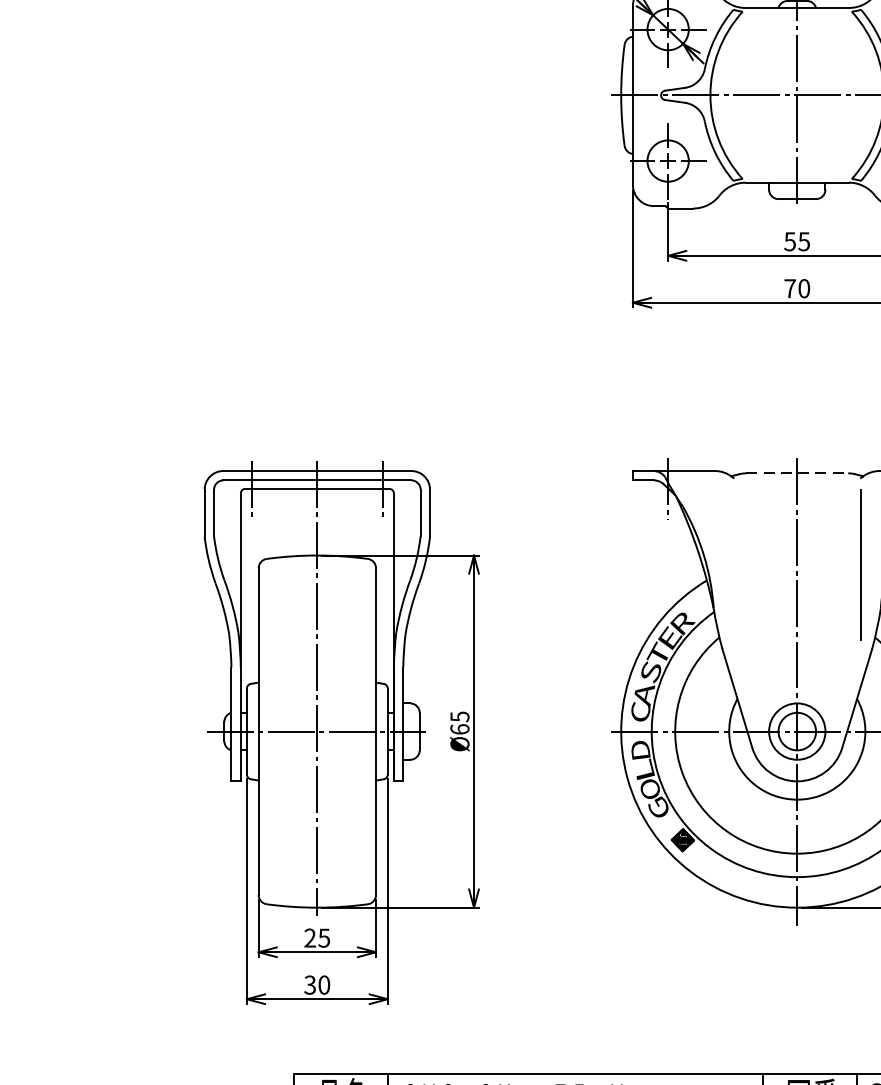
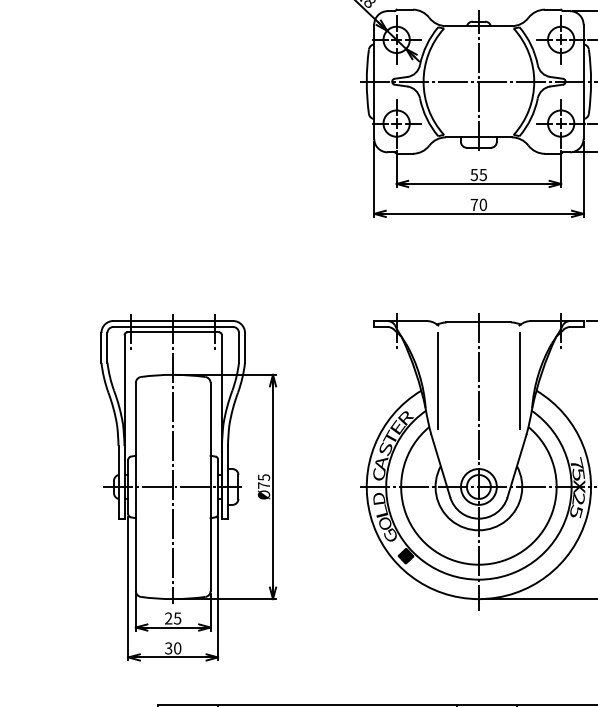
line: (798, 473) -> (479, 322), dashed -> solid
line: (733, 564) -> (438, 380), added
text: (460, 729) -> (264, 485), Ø65 -> Ø75

